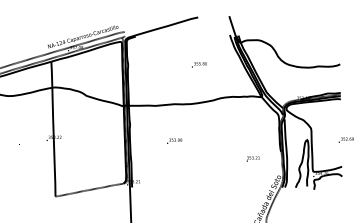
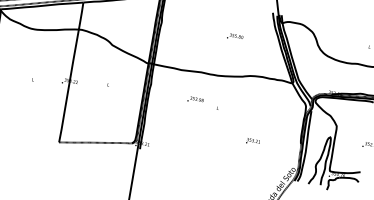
text: (174, 140) -> (195, 99), moved
text: (252, 158) -> (252, 141), moved

